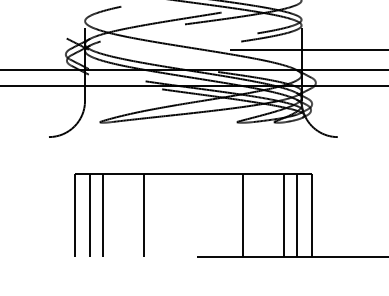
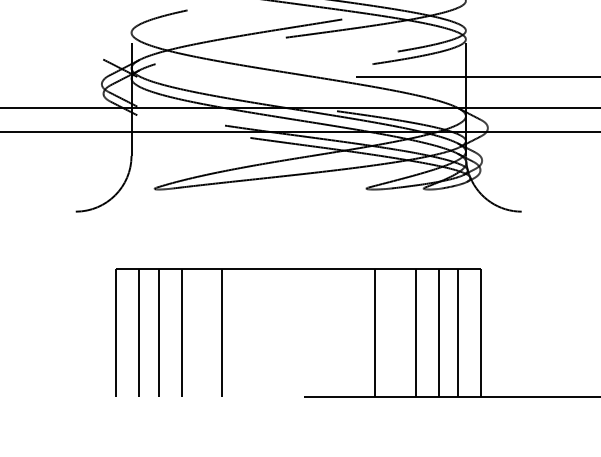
line: (117, 215) -> (181, 332), added
line: (269, 215) -> (416, 332), added

